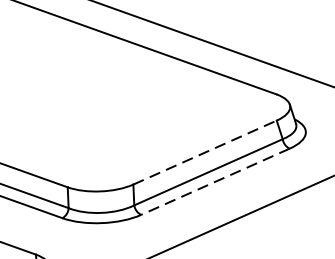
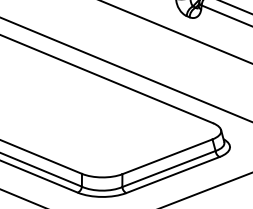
line: (205, 152) -> (167, 156), dashed -> solid
line: (214, 182) -> (172, 175), dashed -> solid

